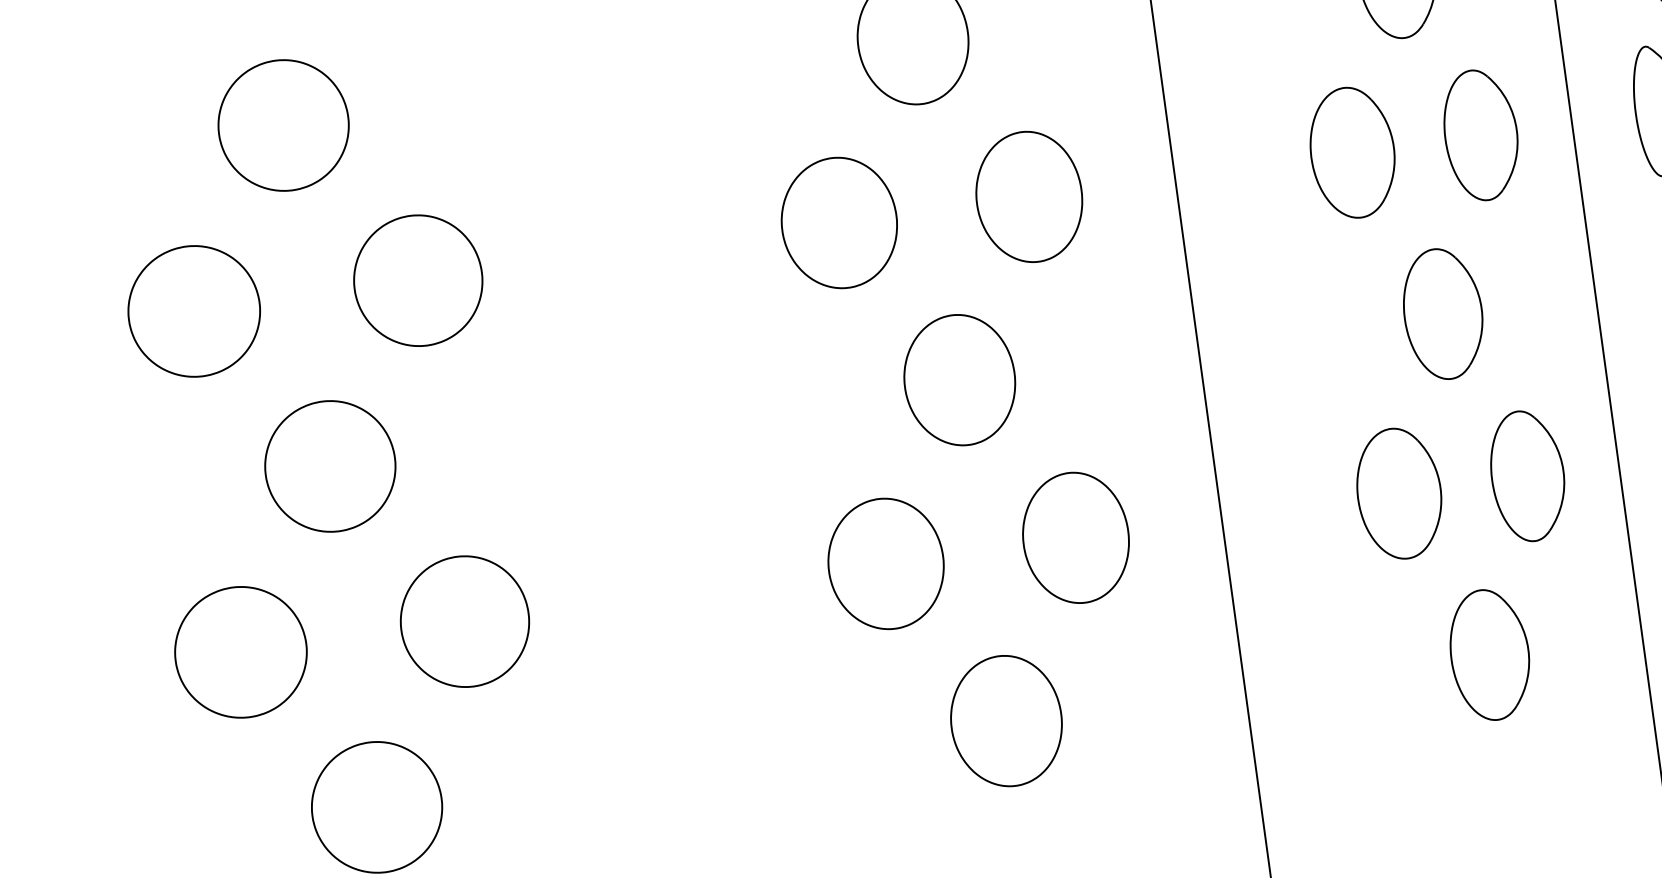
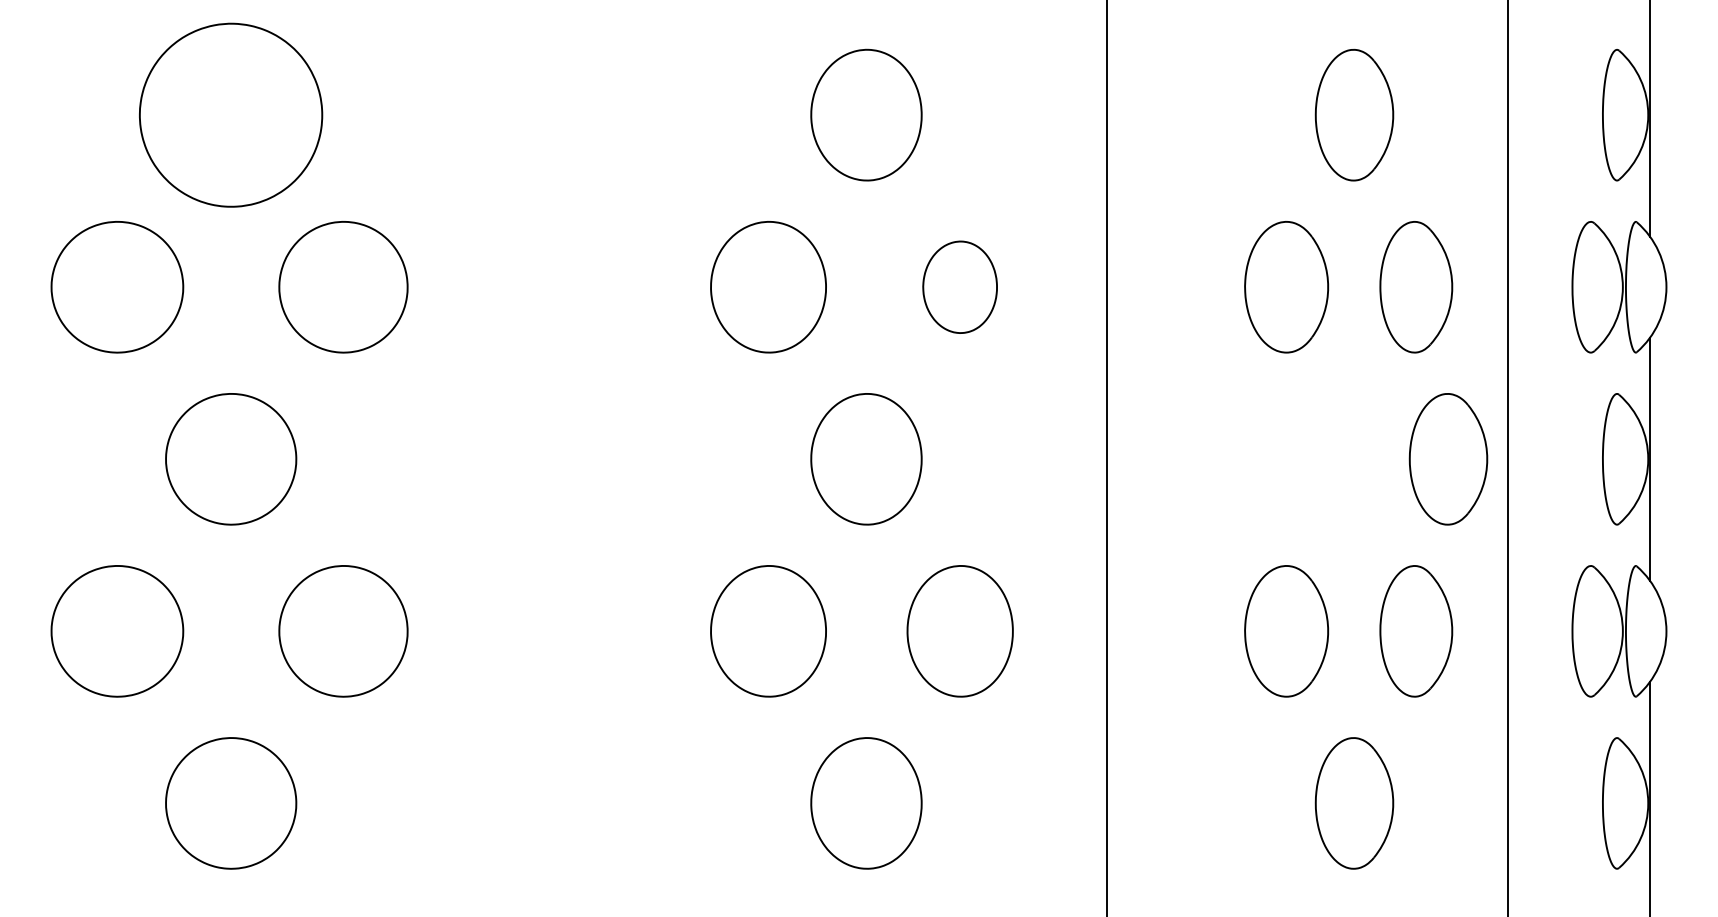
part: (283, 124) -> (231, 114), size x1.4
part: (1028, 197) -> (959, 287), size x0.7
part: (1443, 314) -> (1448, 459), moved

